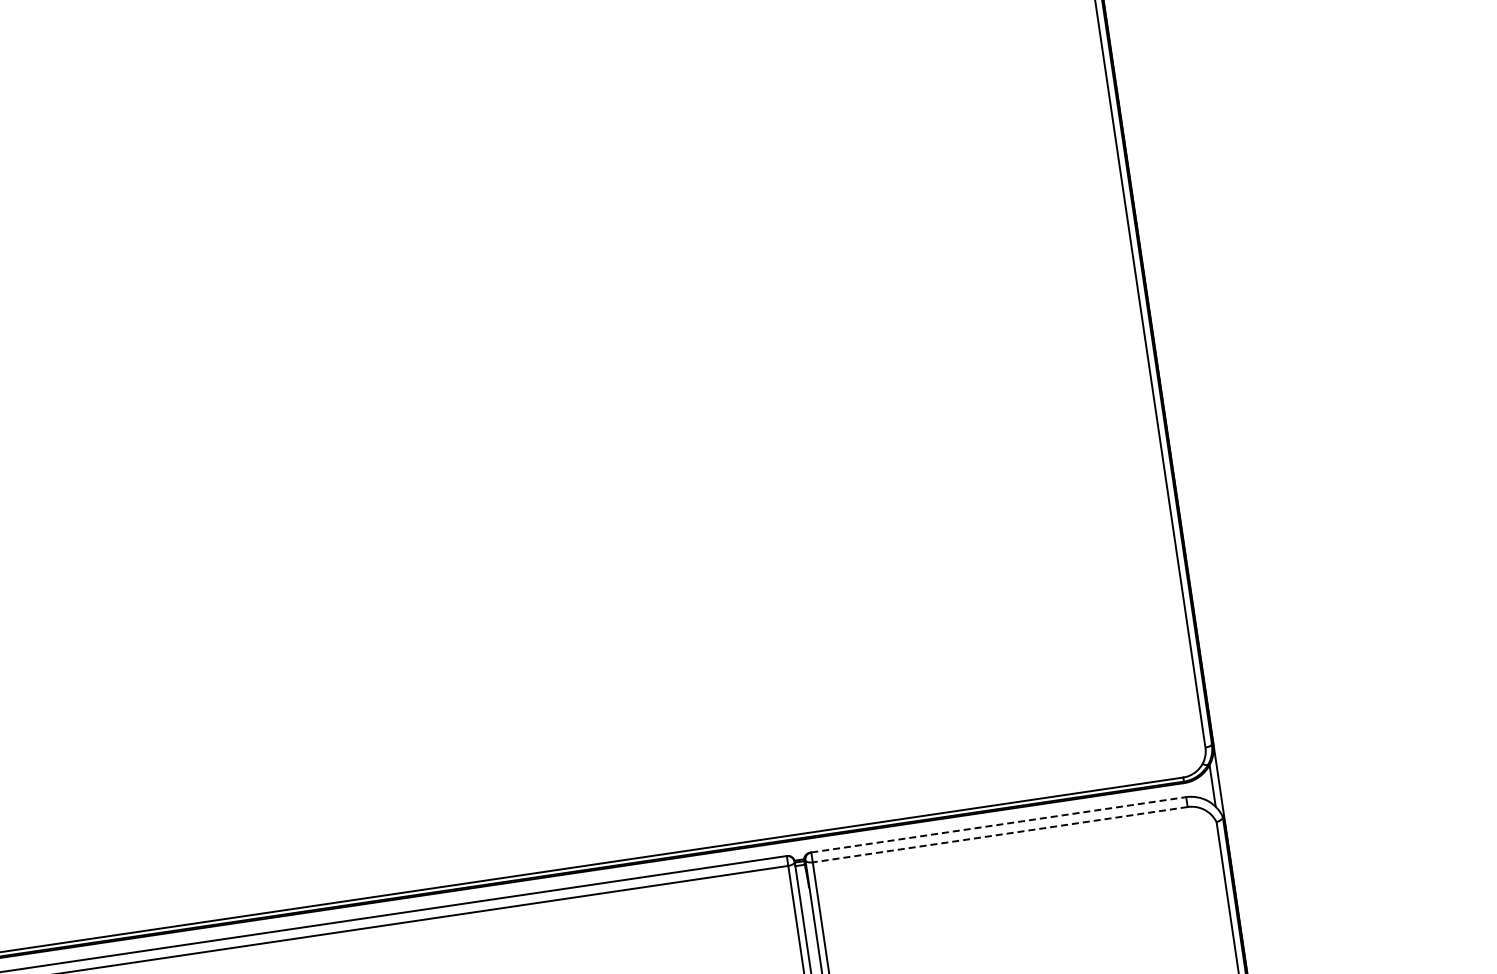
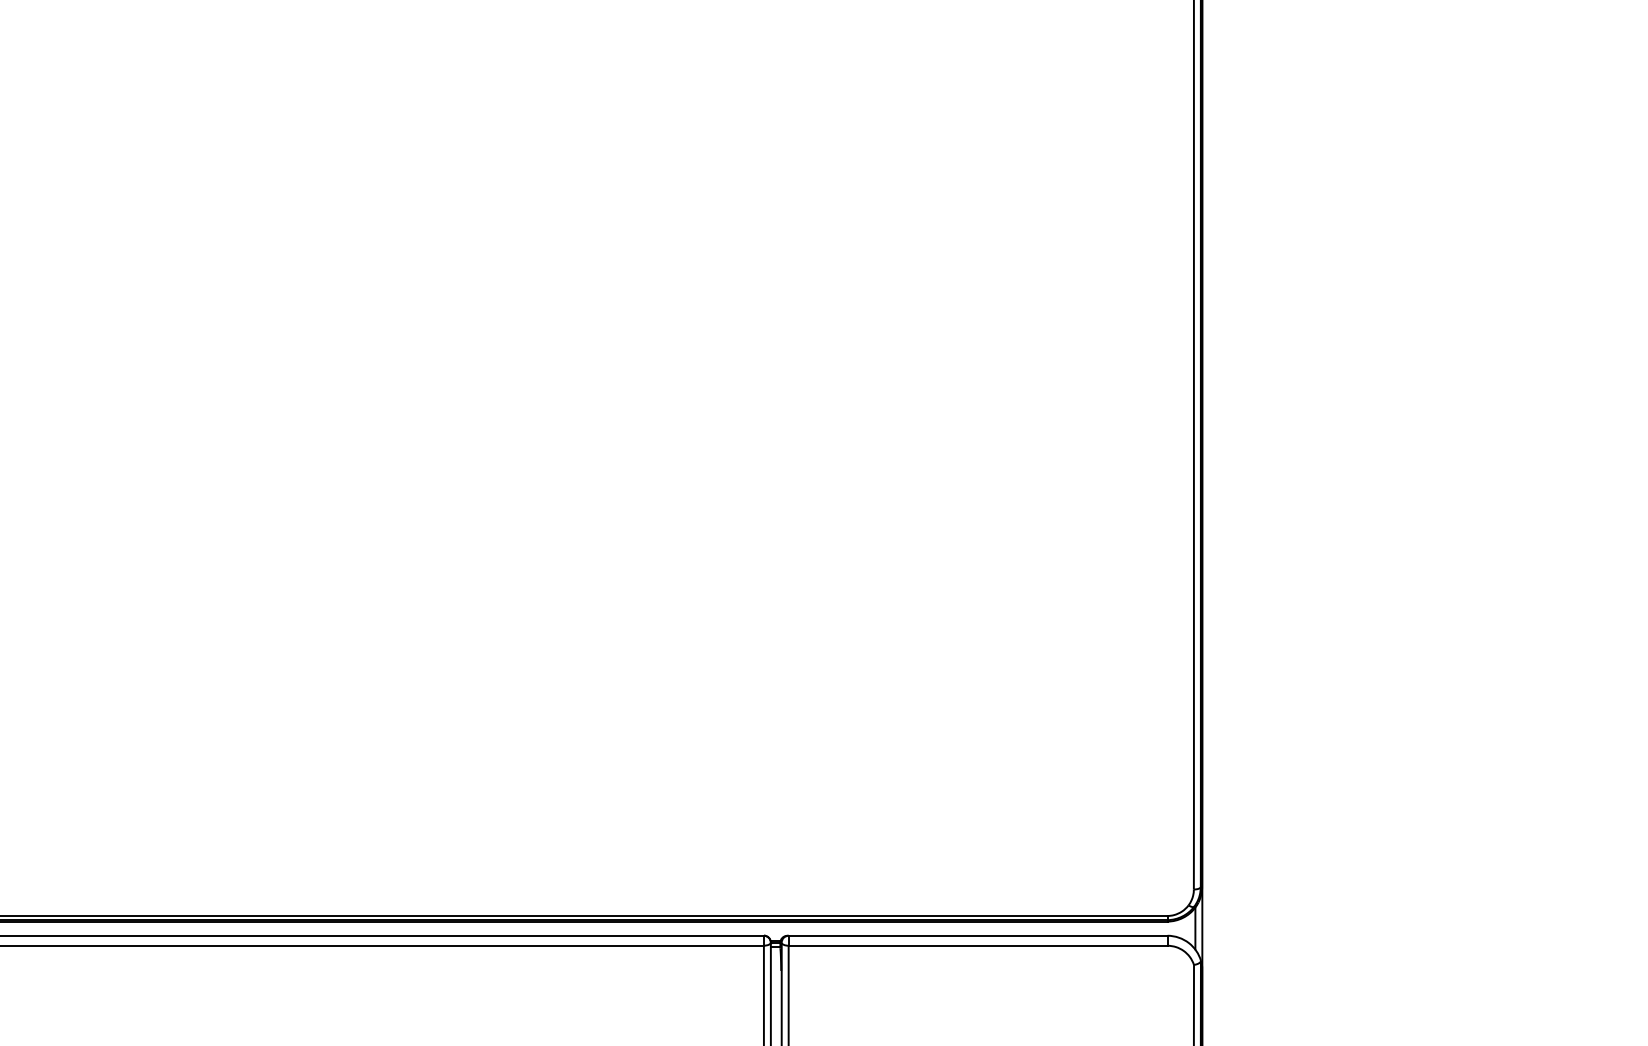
line: (999, 824) -> (978, 935), dashed -> solid
line: (999, 834) -> (977, 945), dashed -> solid

